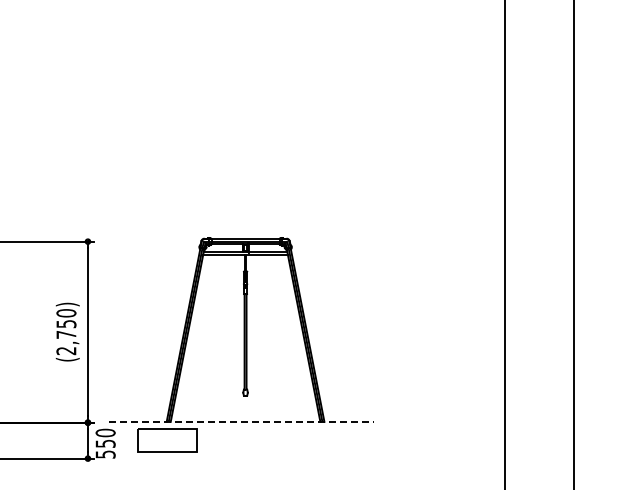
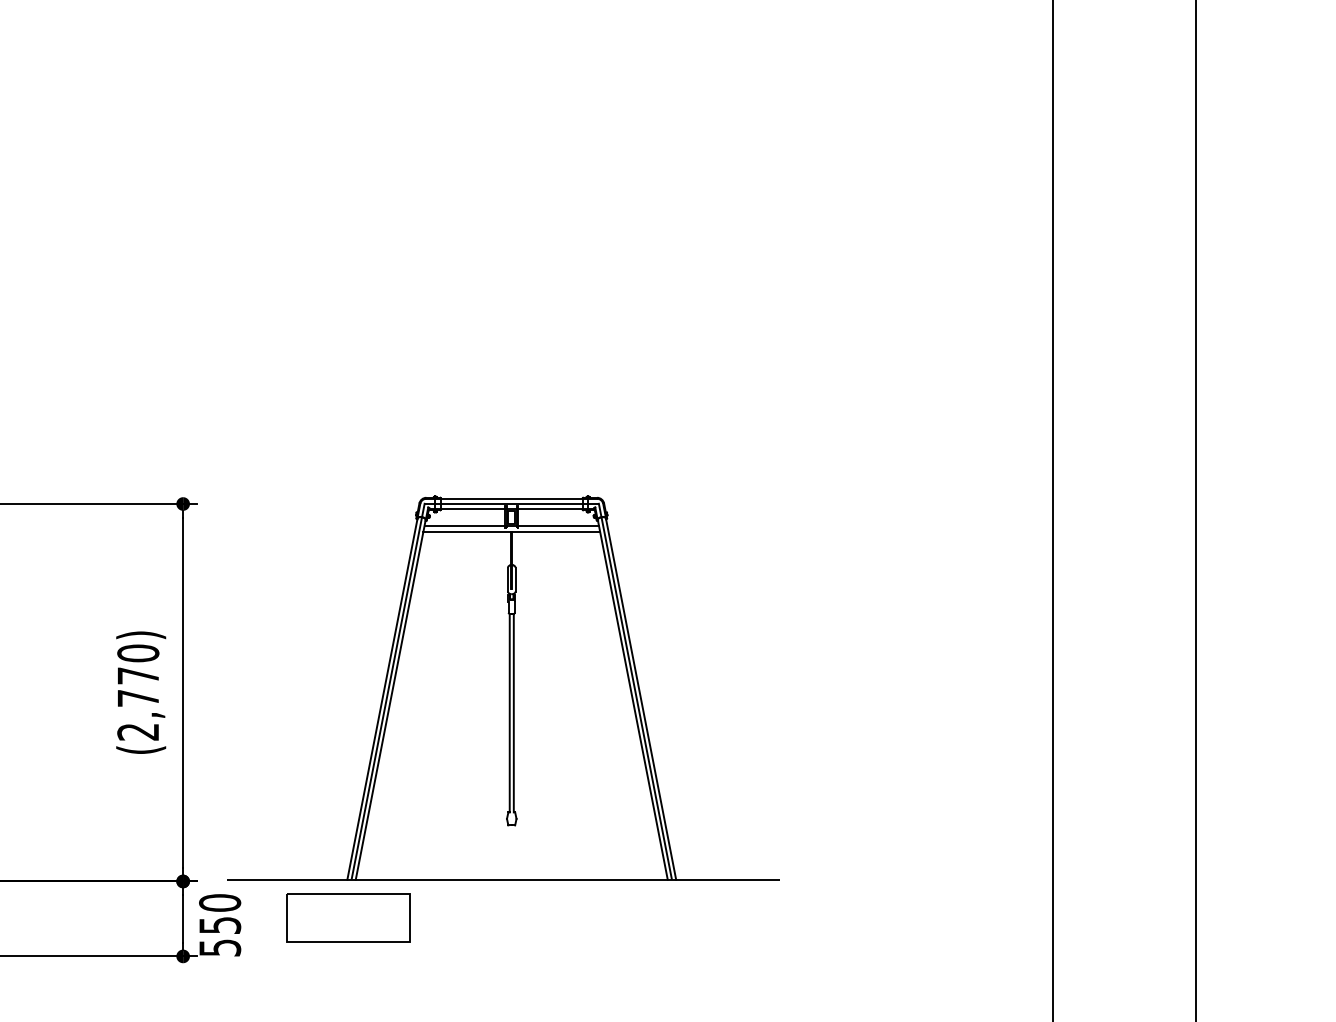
text: (66, 324) -> (138, 676), (2,750) -> (2,770)
line: (241, 421) -> (503, 878), dashed -> solid

